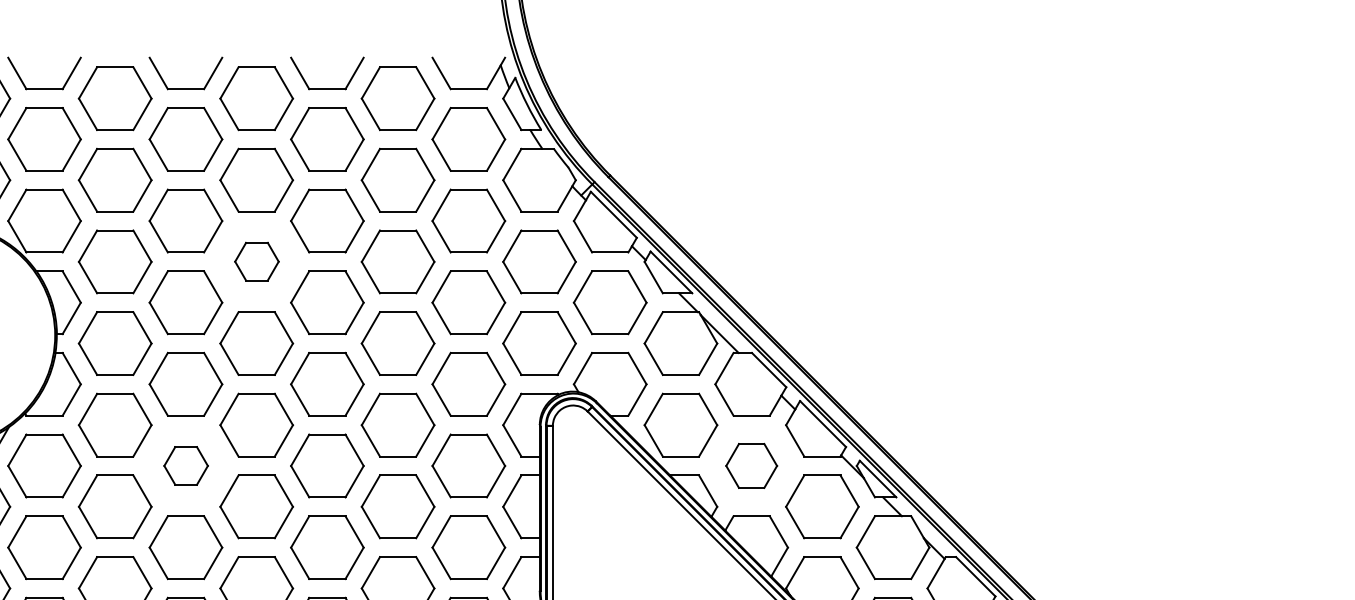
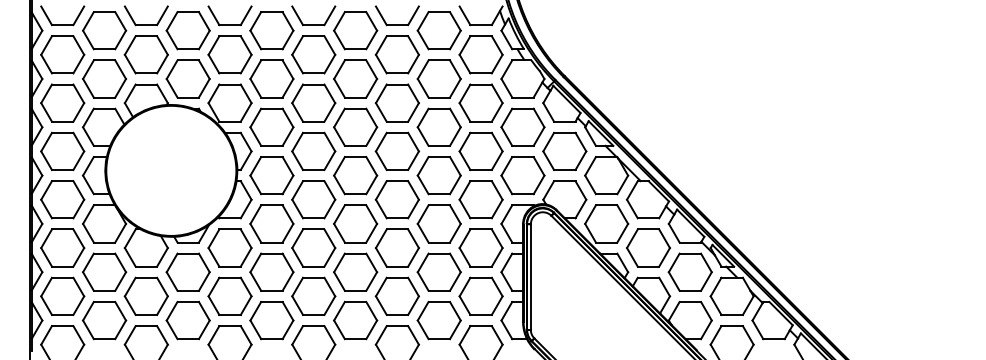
part: (256, 260) -> (355, 126), size x1.67
part: (185, 465) -> (313, 247), size x1.67
part: (751, 465) -> (648, 247), size x1.43

